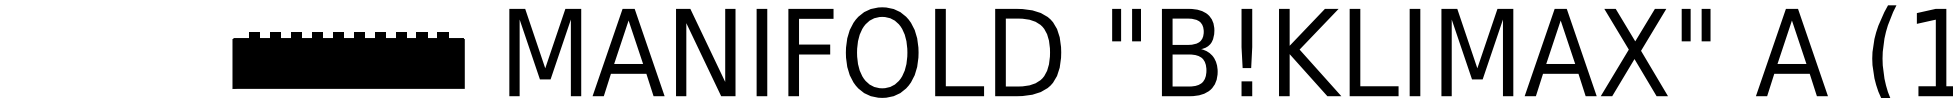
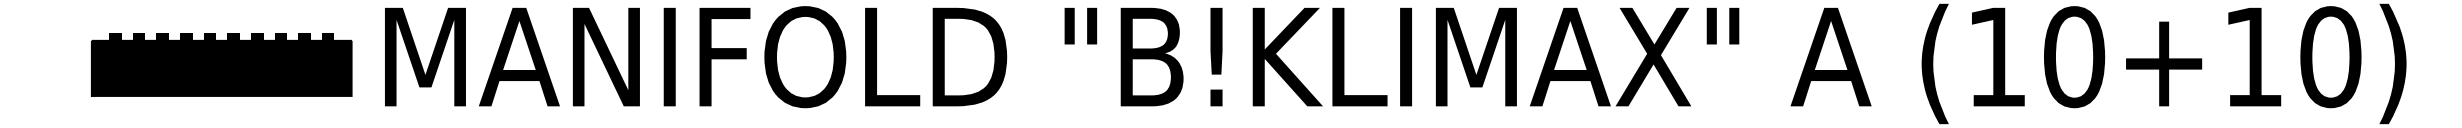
part: (348, 59) -> (221, 64), moved

